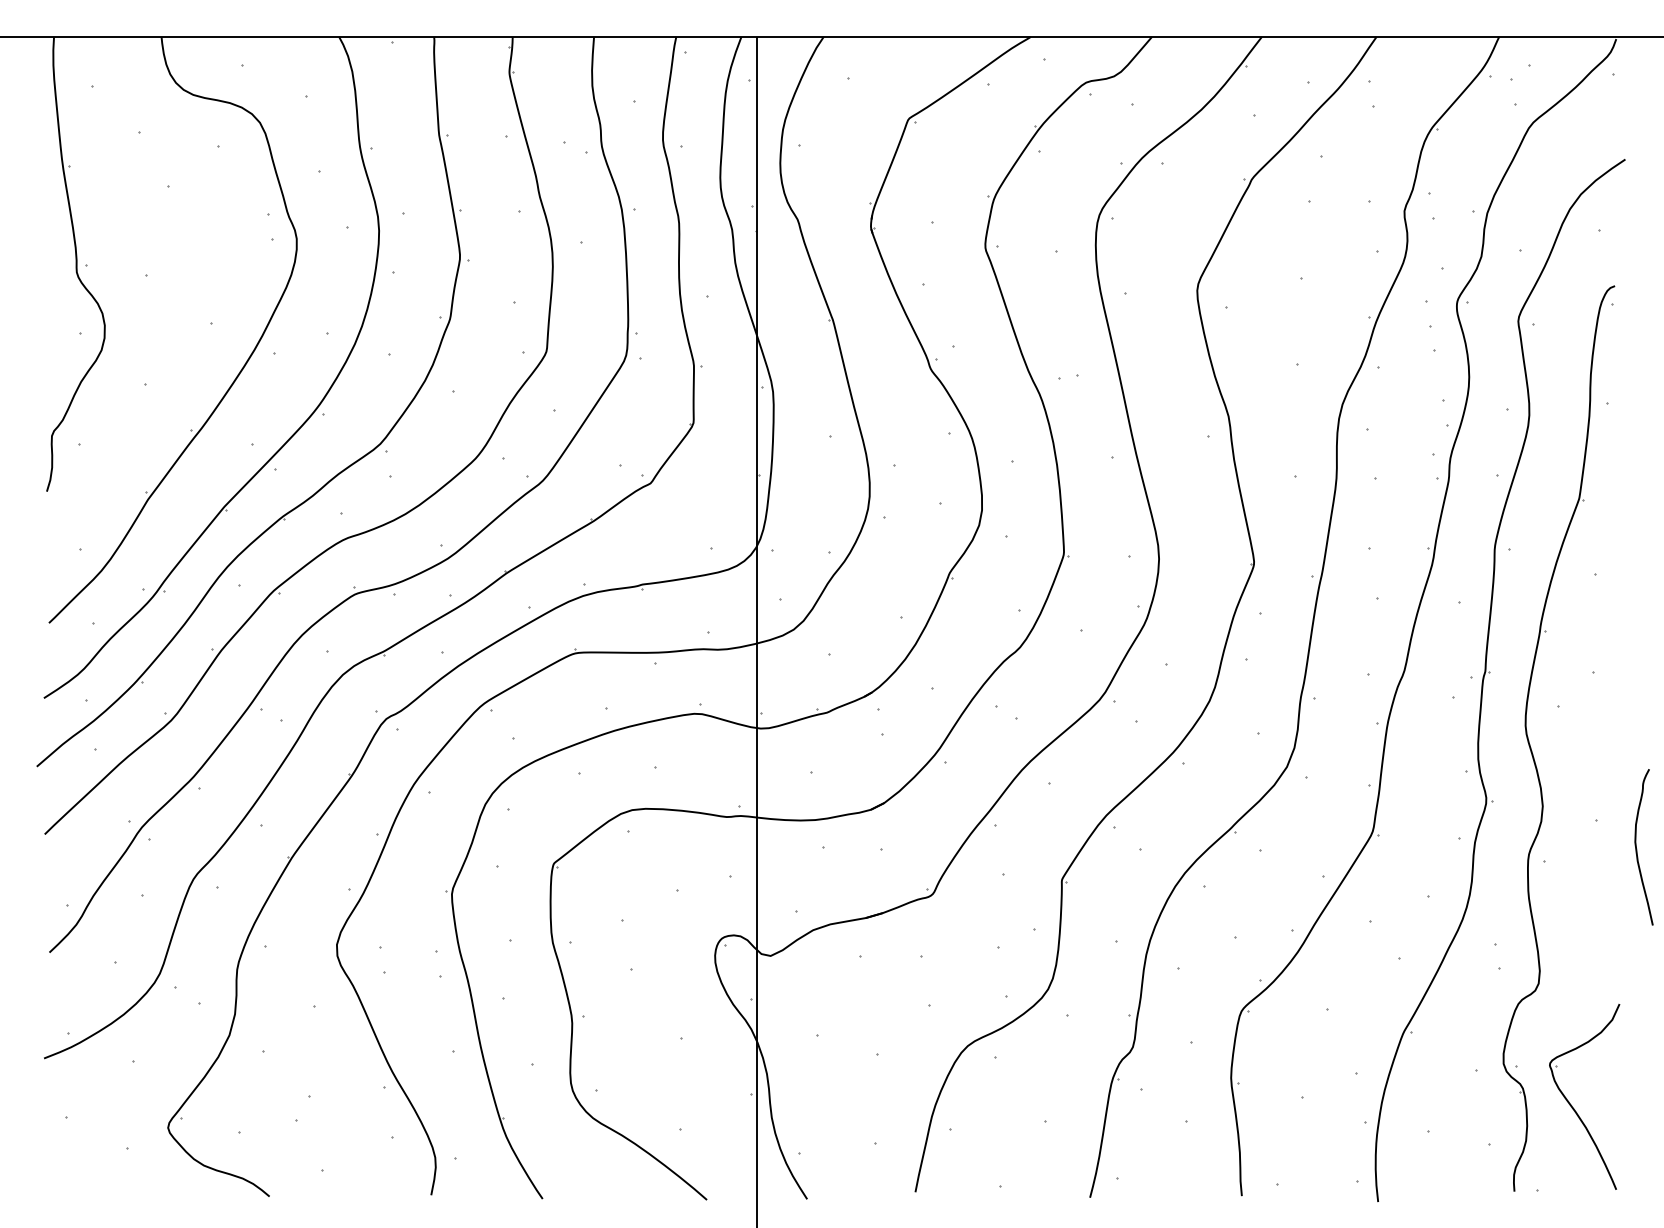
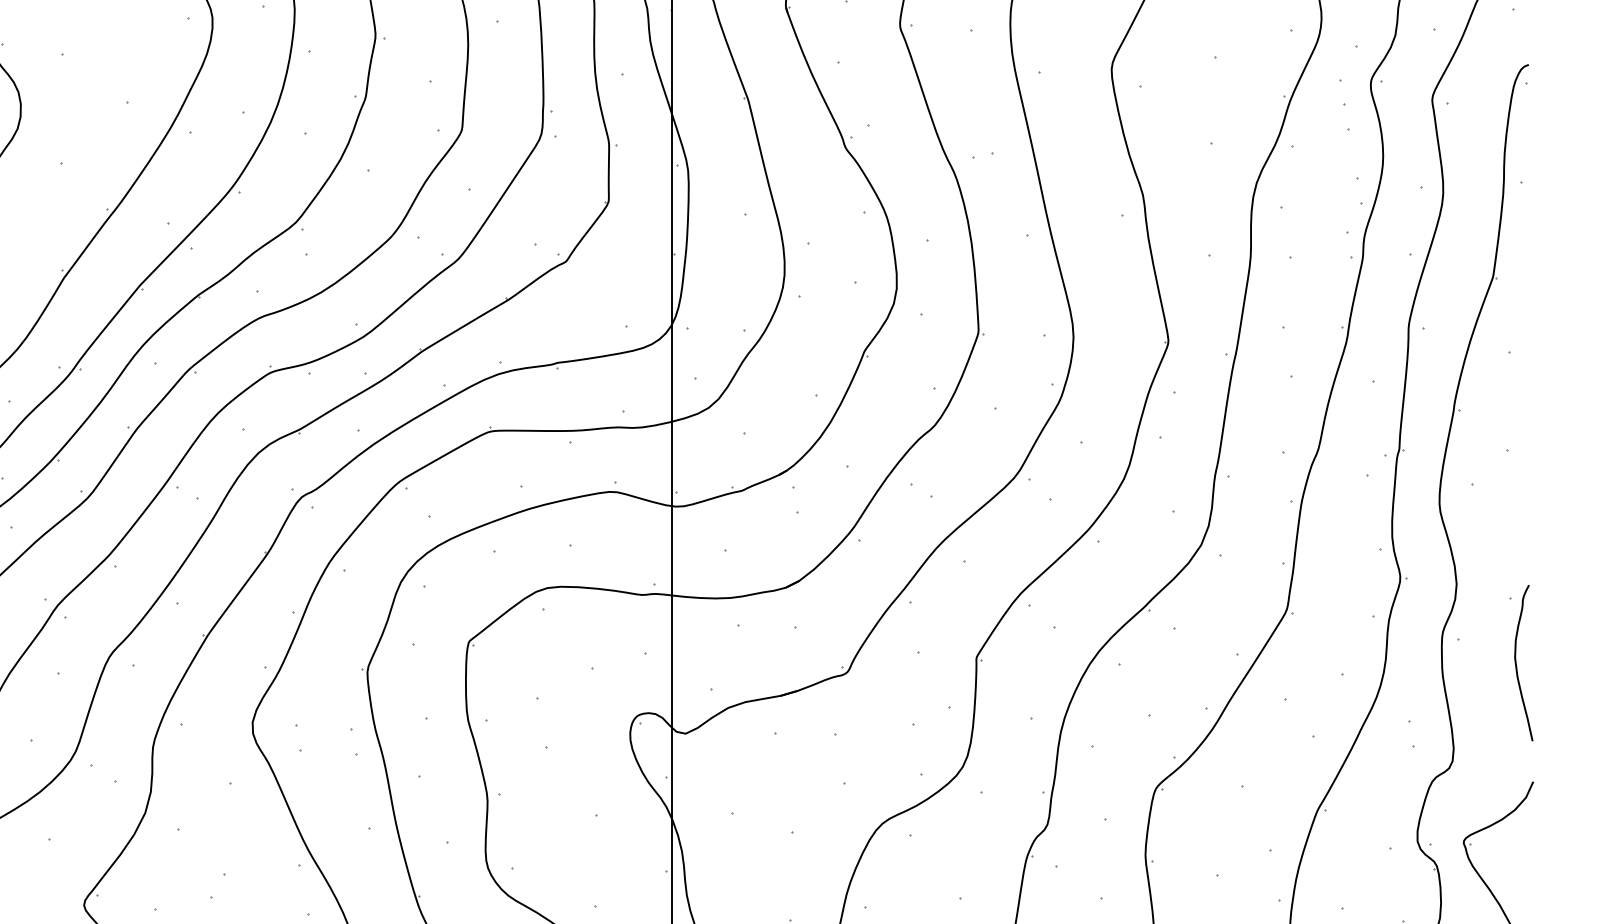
curve: (1637, 849) -> (1517, 665), moved

